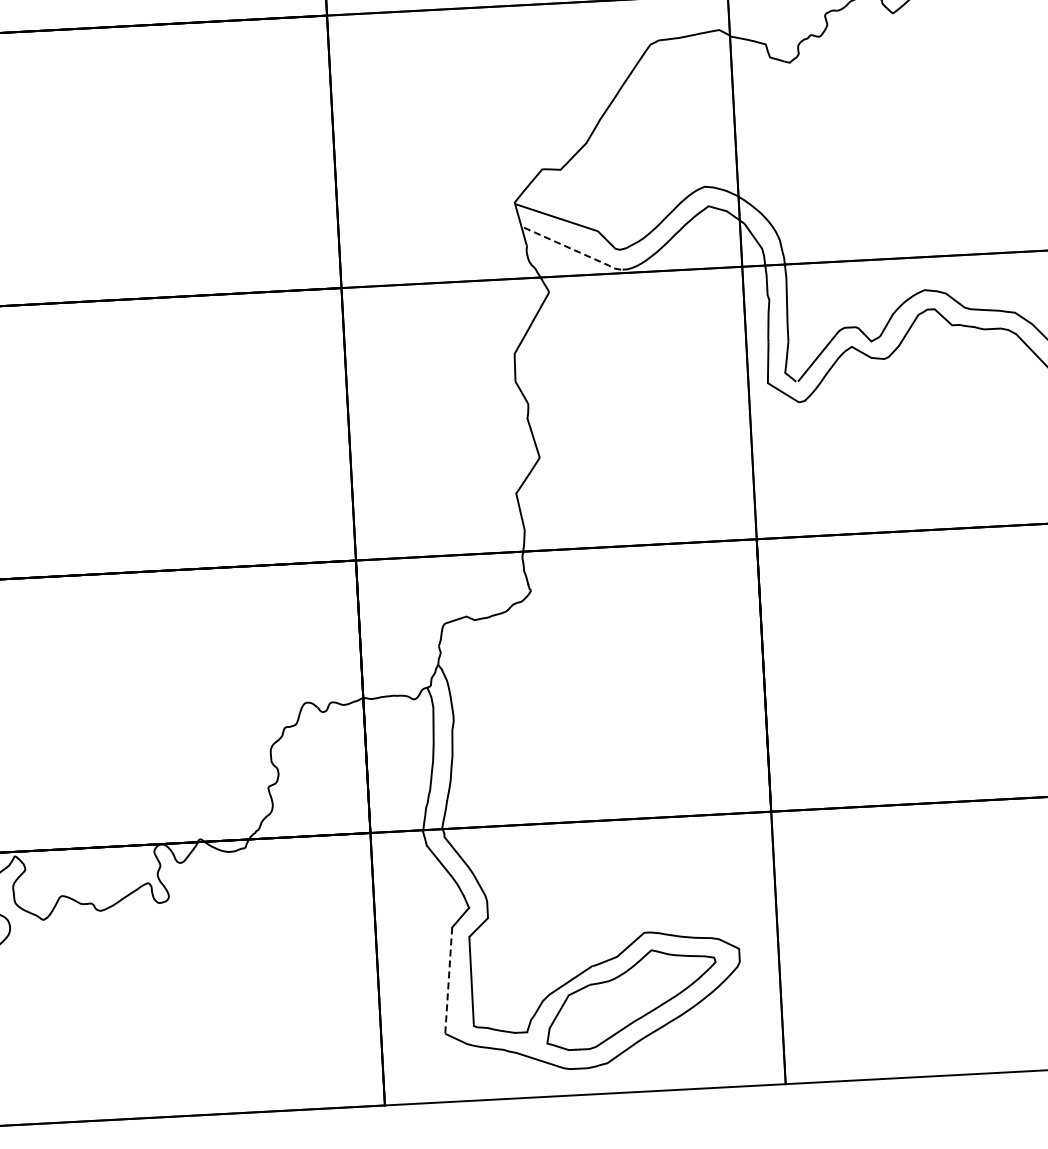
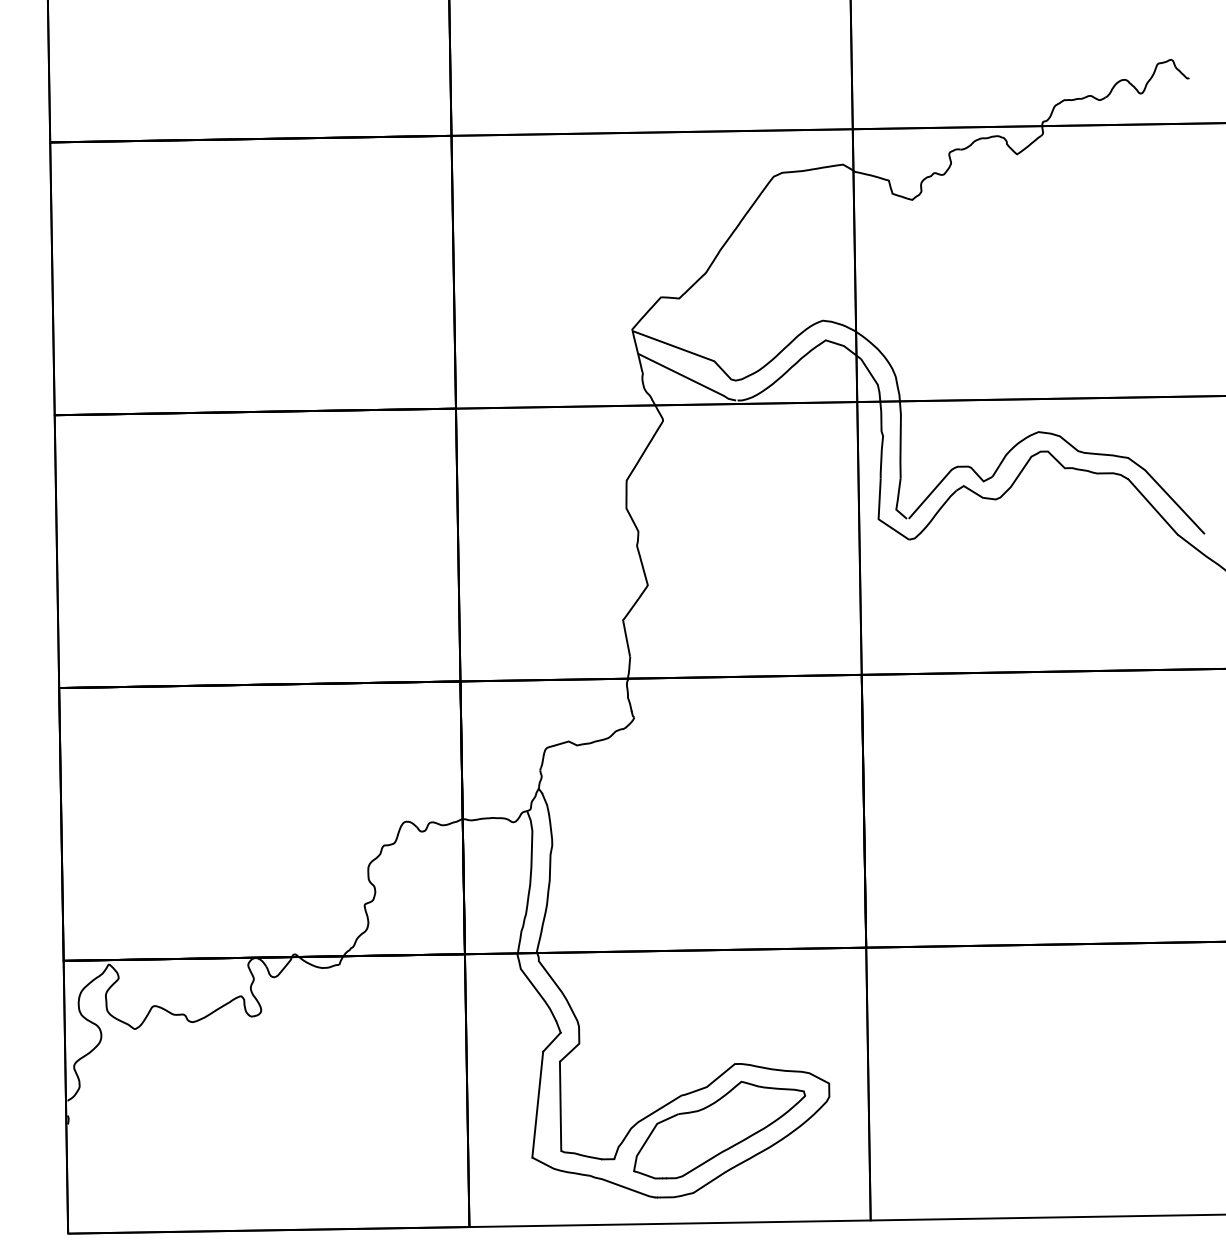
line: (572, 249) -> (688, 378), dashed -> solid
line: (448, 981) -> (537, 1105), dashed -> solid

